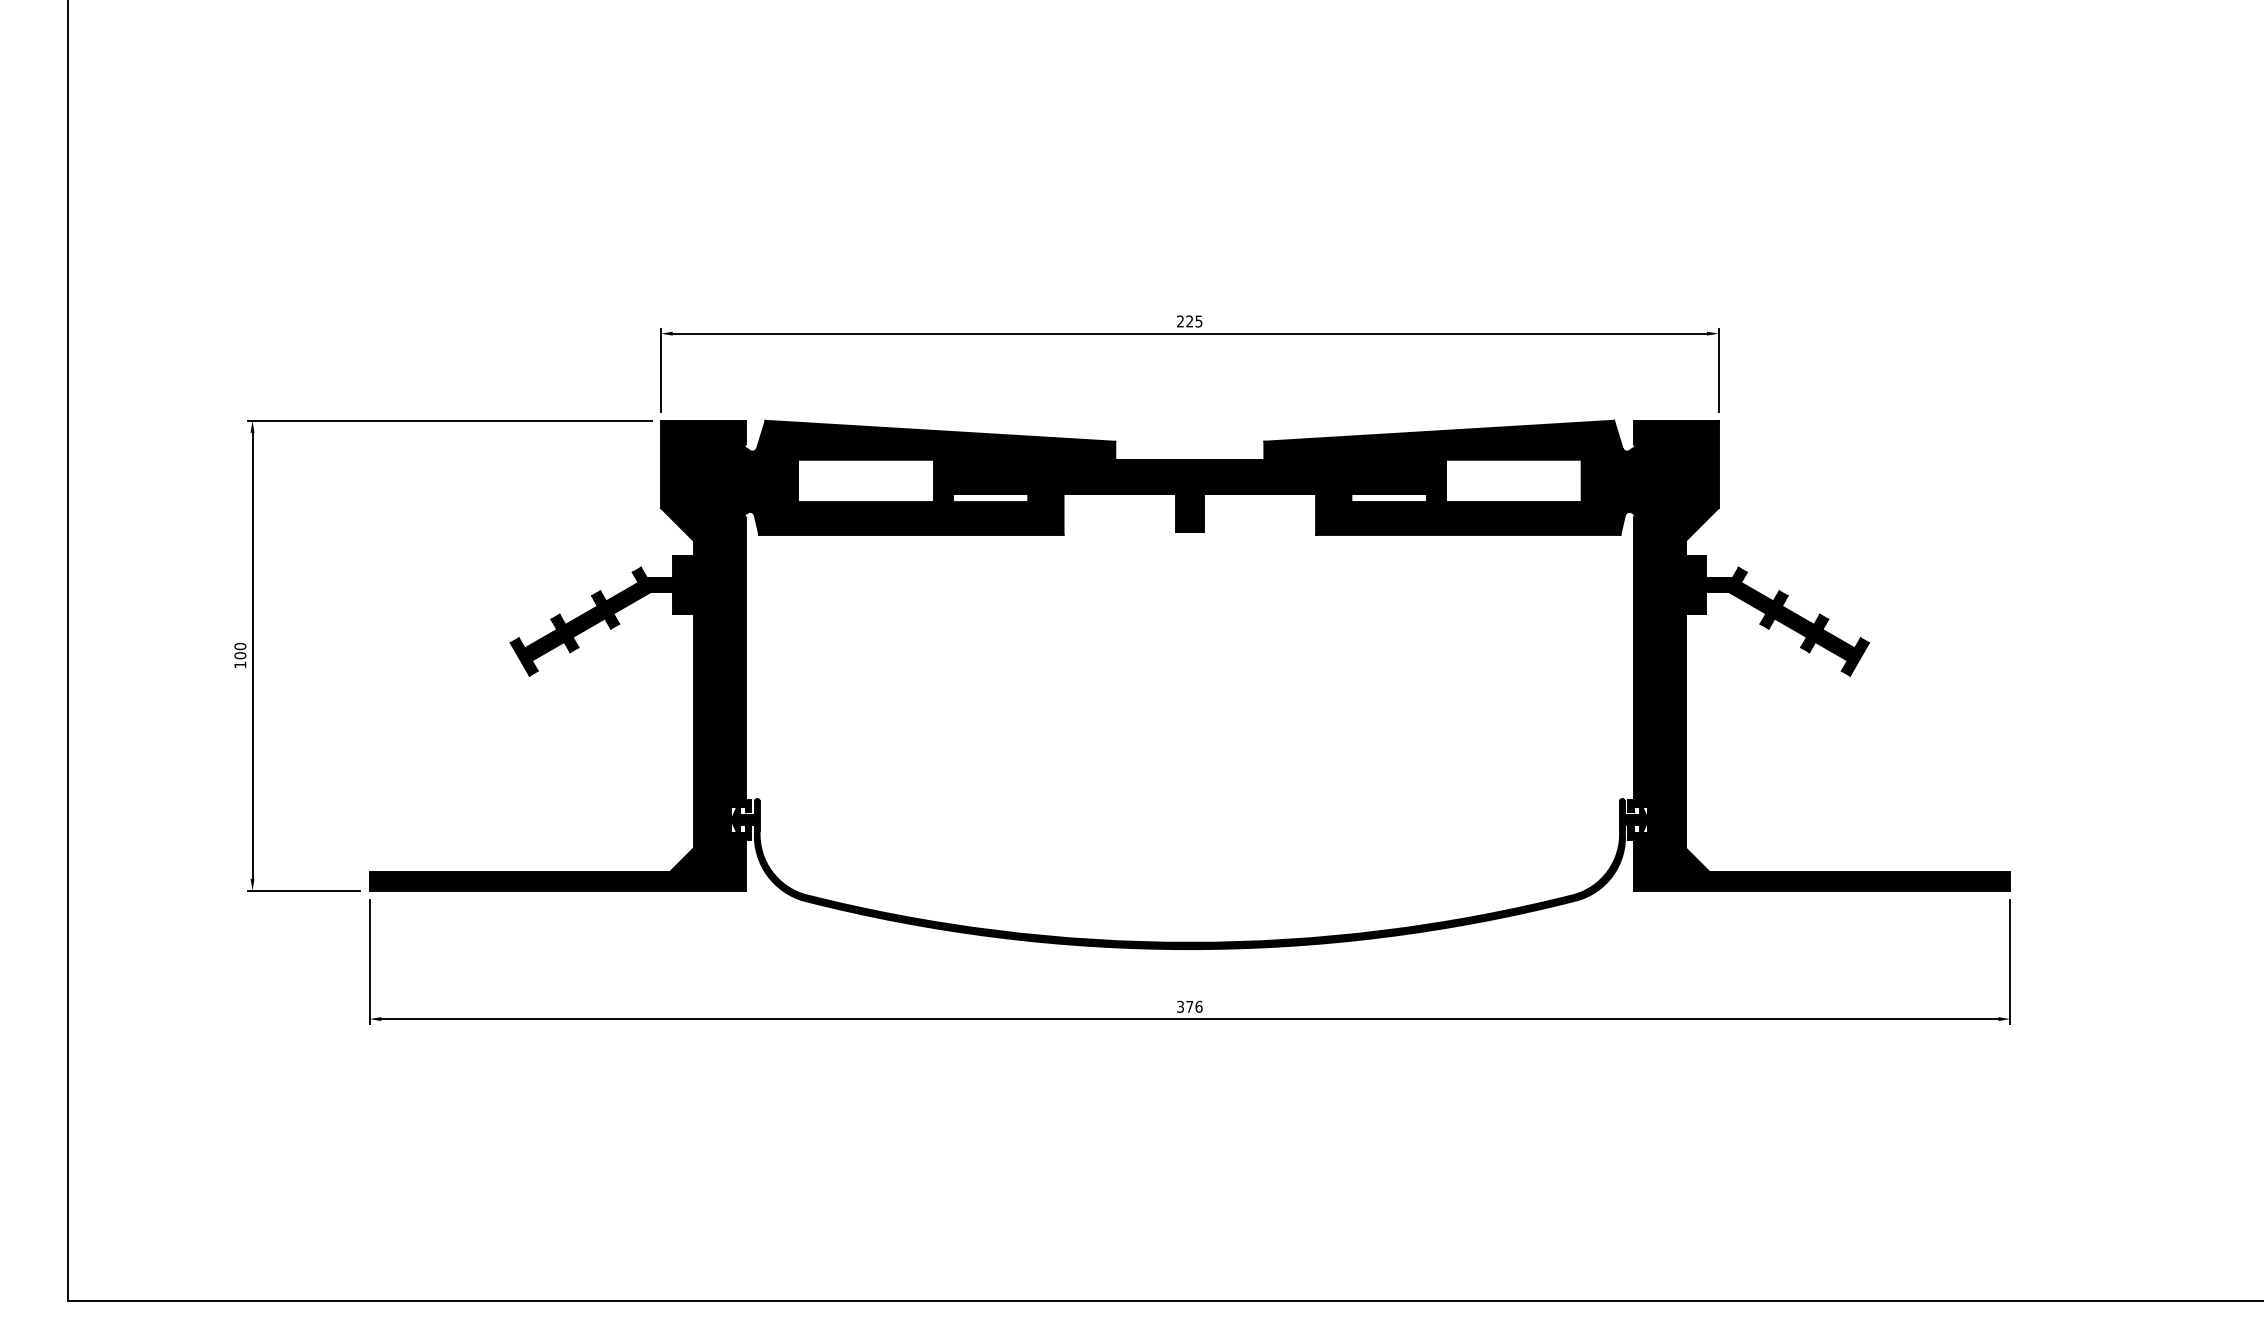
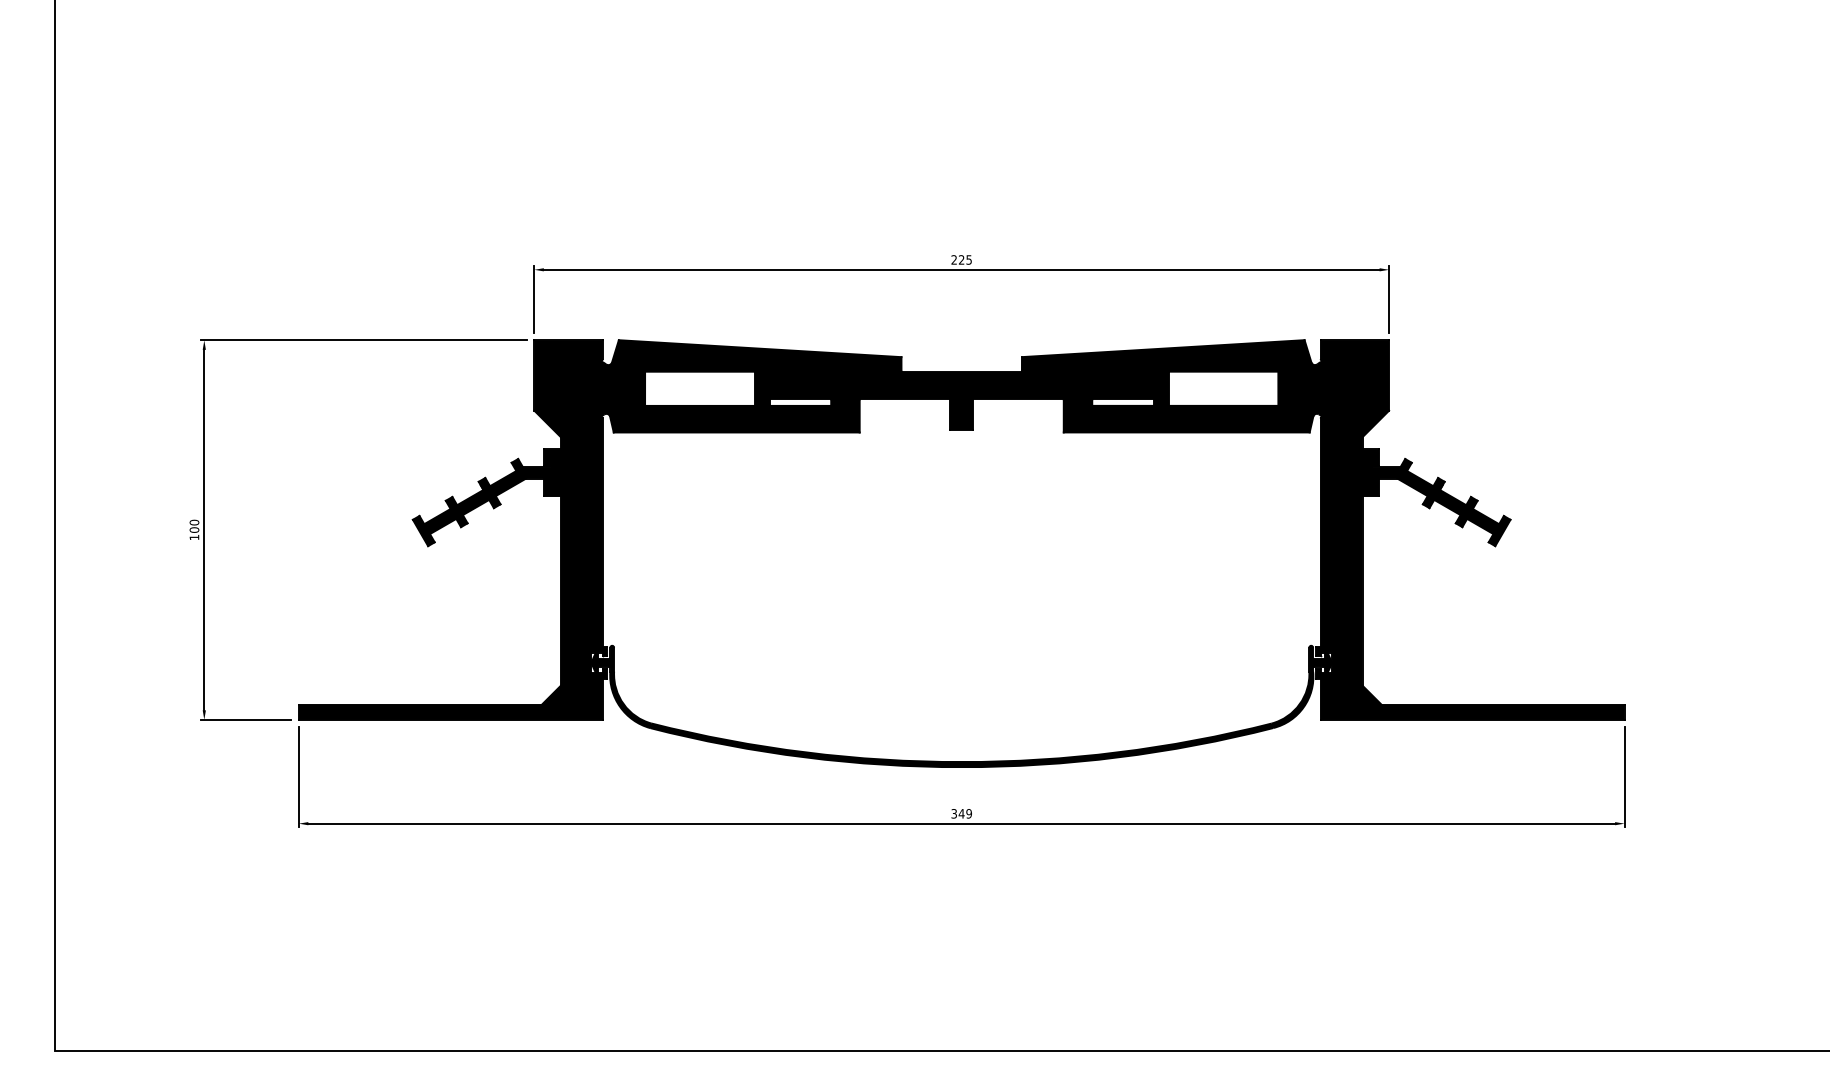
text: (1194, 1006) -> (965, 813), 376 -> 349

